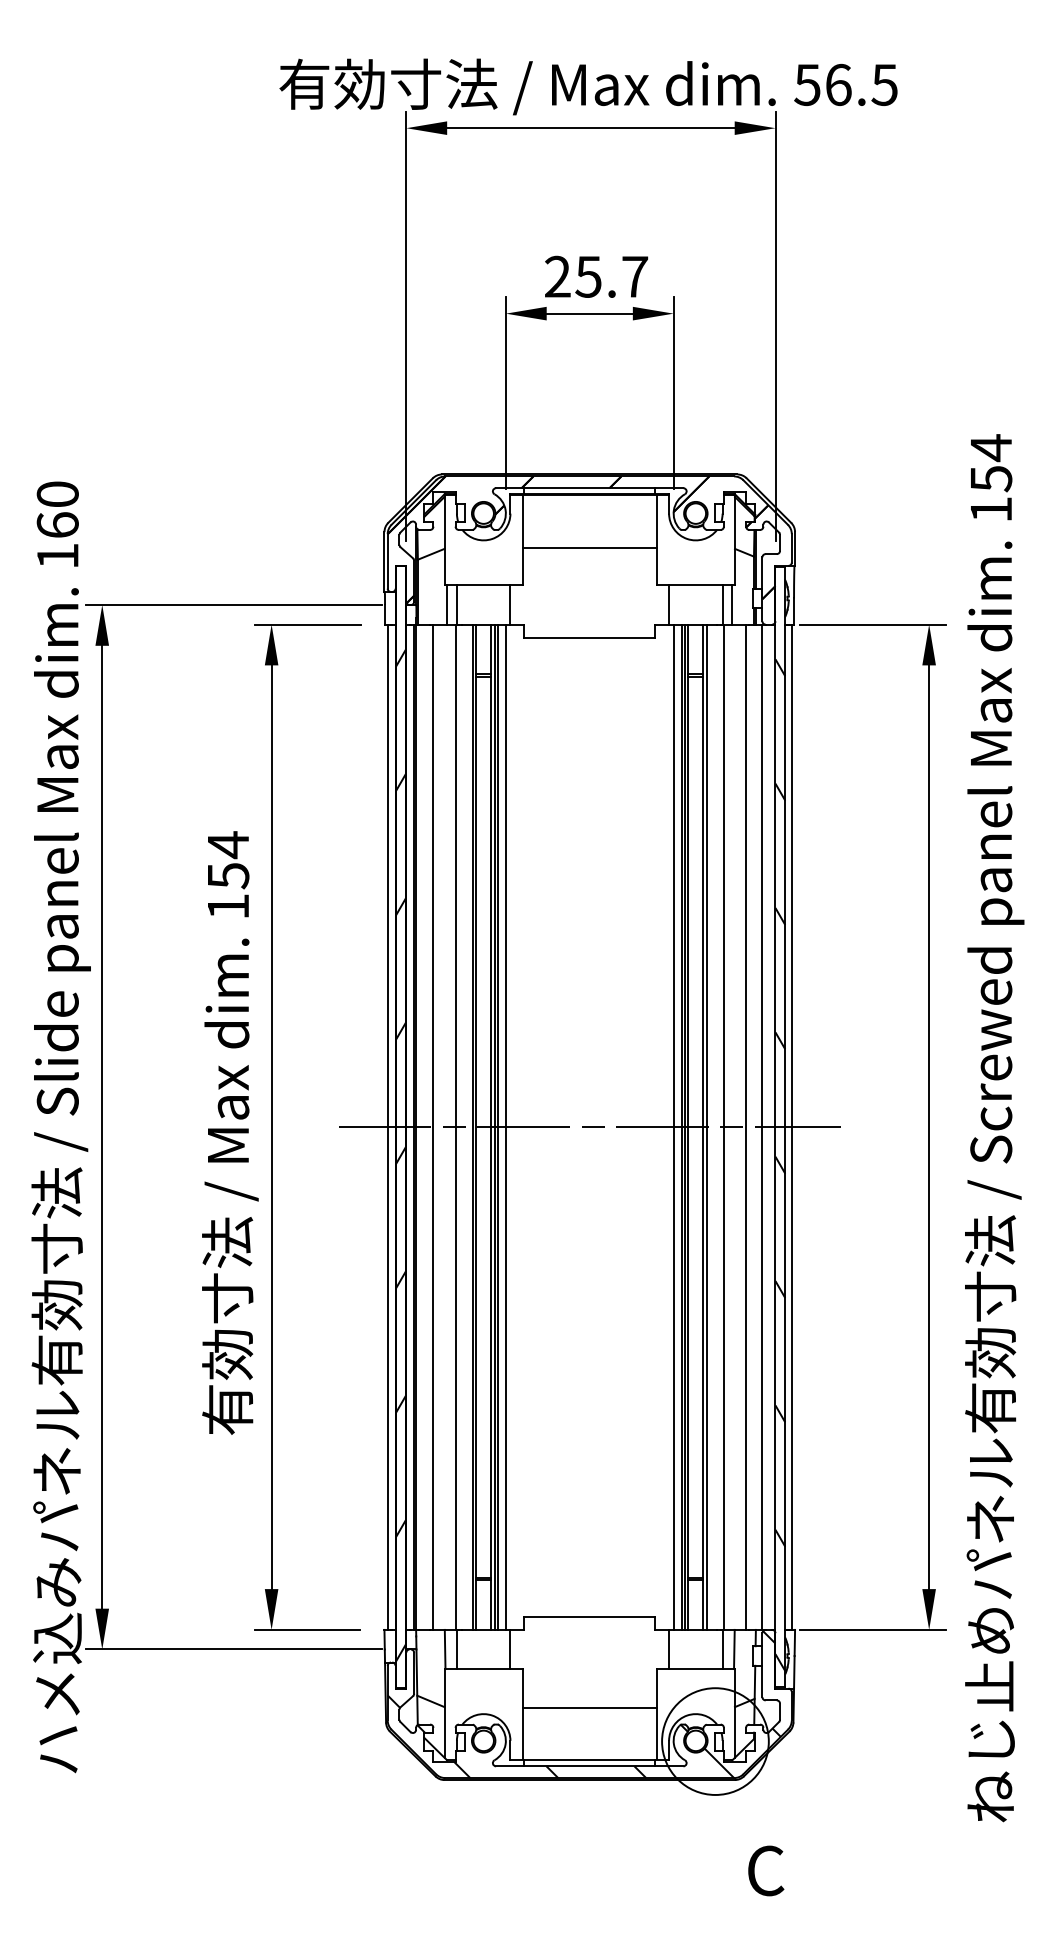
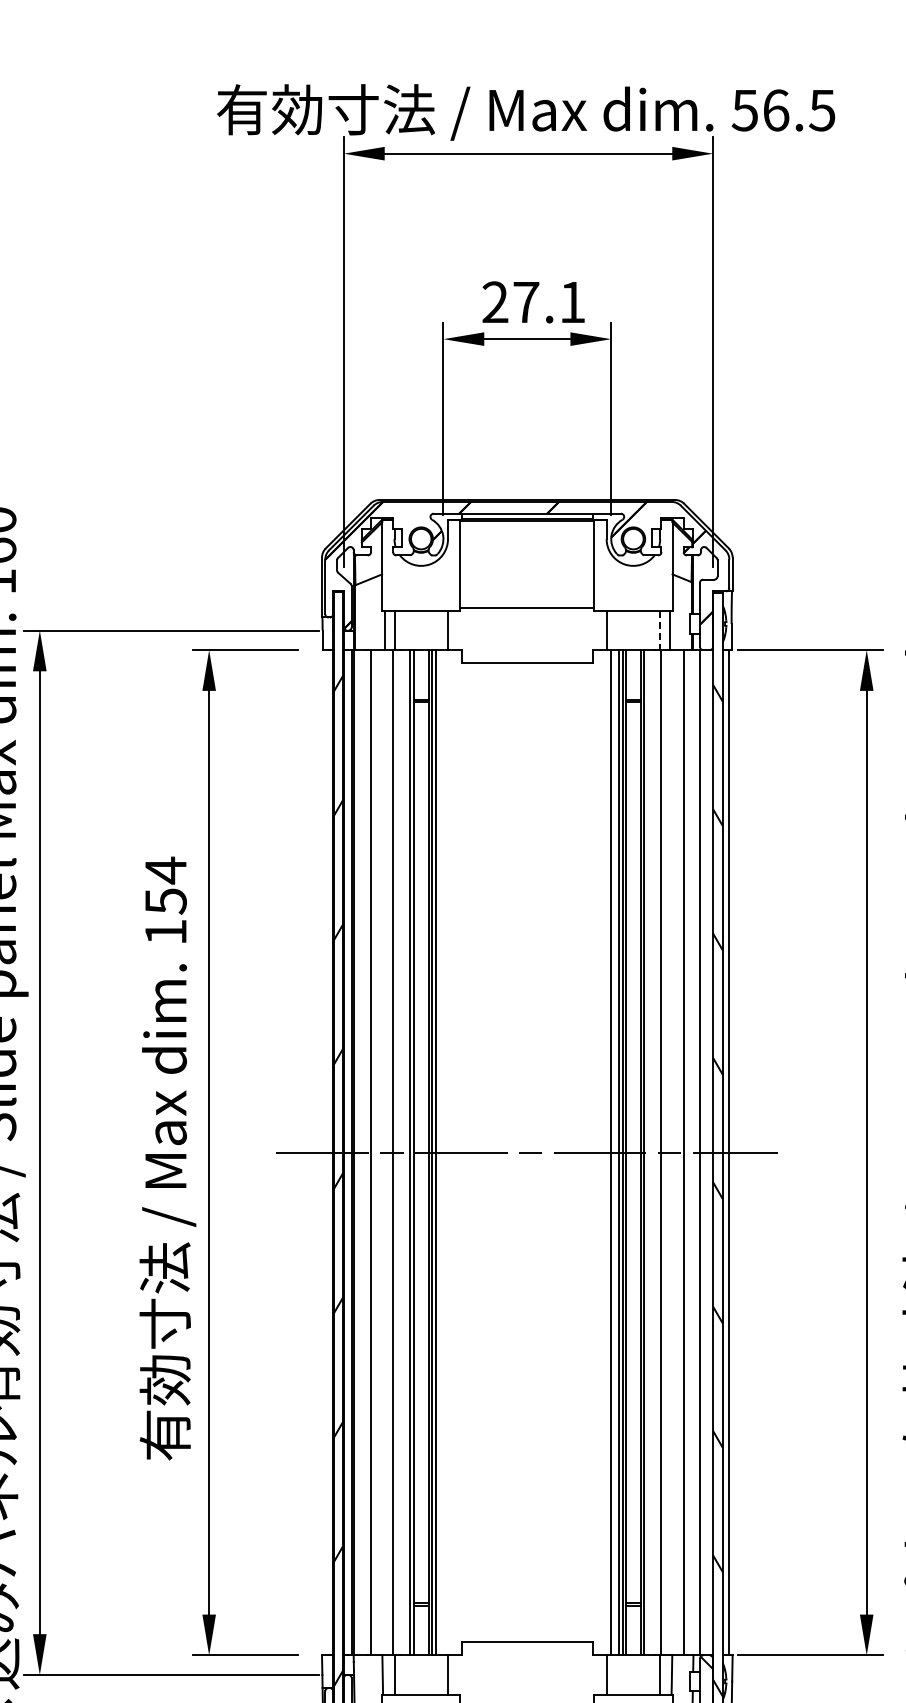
text: (611, 276) -> (549, 302), 25.7 -> 27.1
line: (589, 547) -> (527, 608), moved
line: (722, 605) -> (660, 631), solid -> dashed
line: (387, 1126) -> (325, 1152), removed
line: (505, 1126) -> (443, 1152), removed

